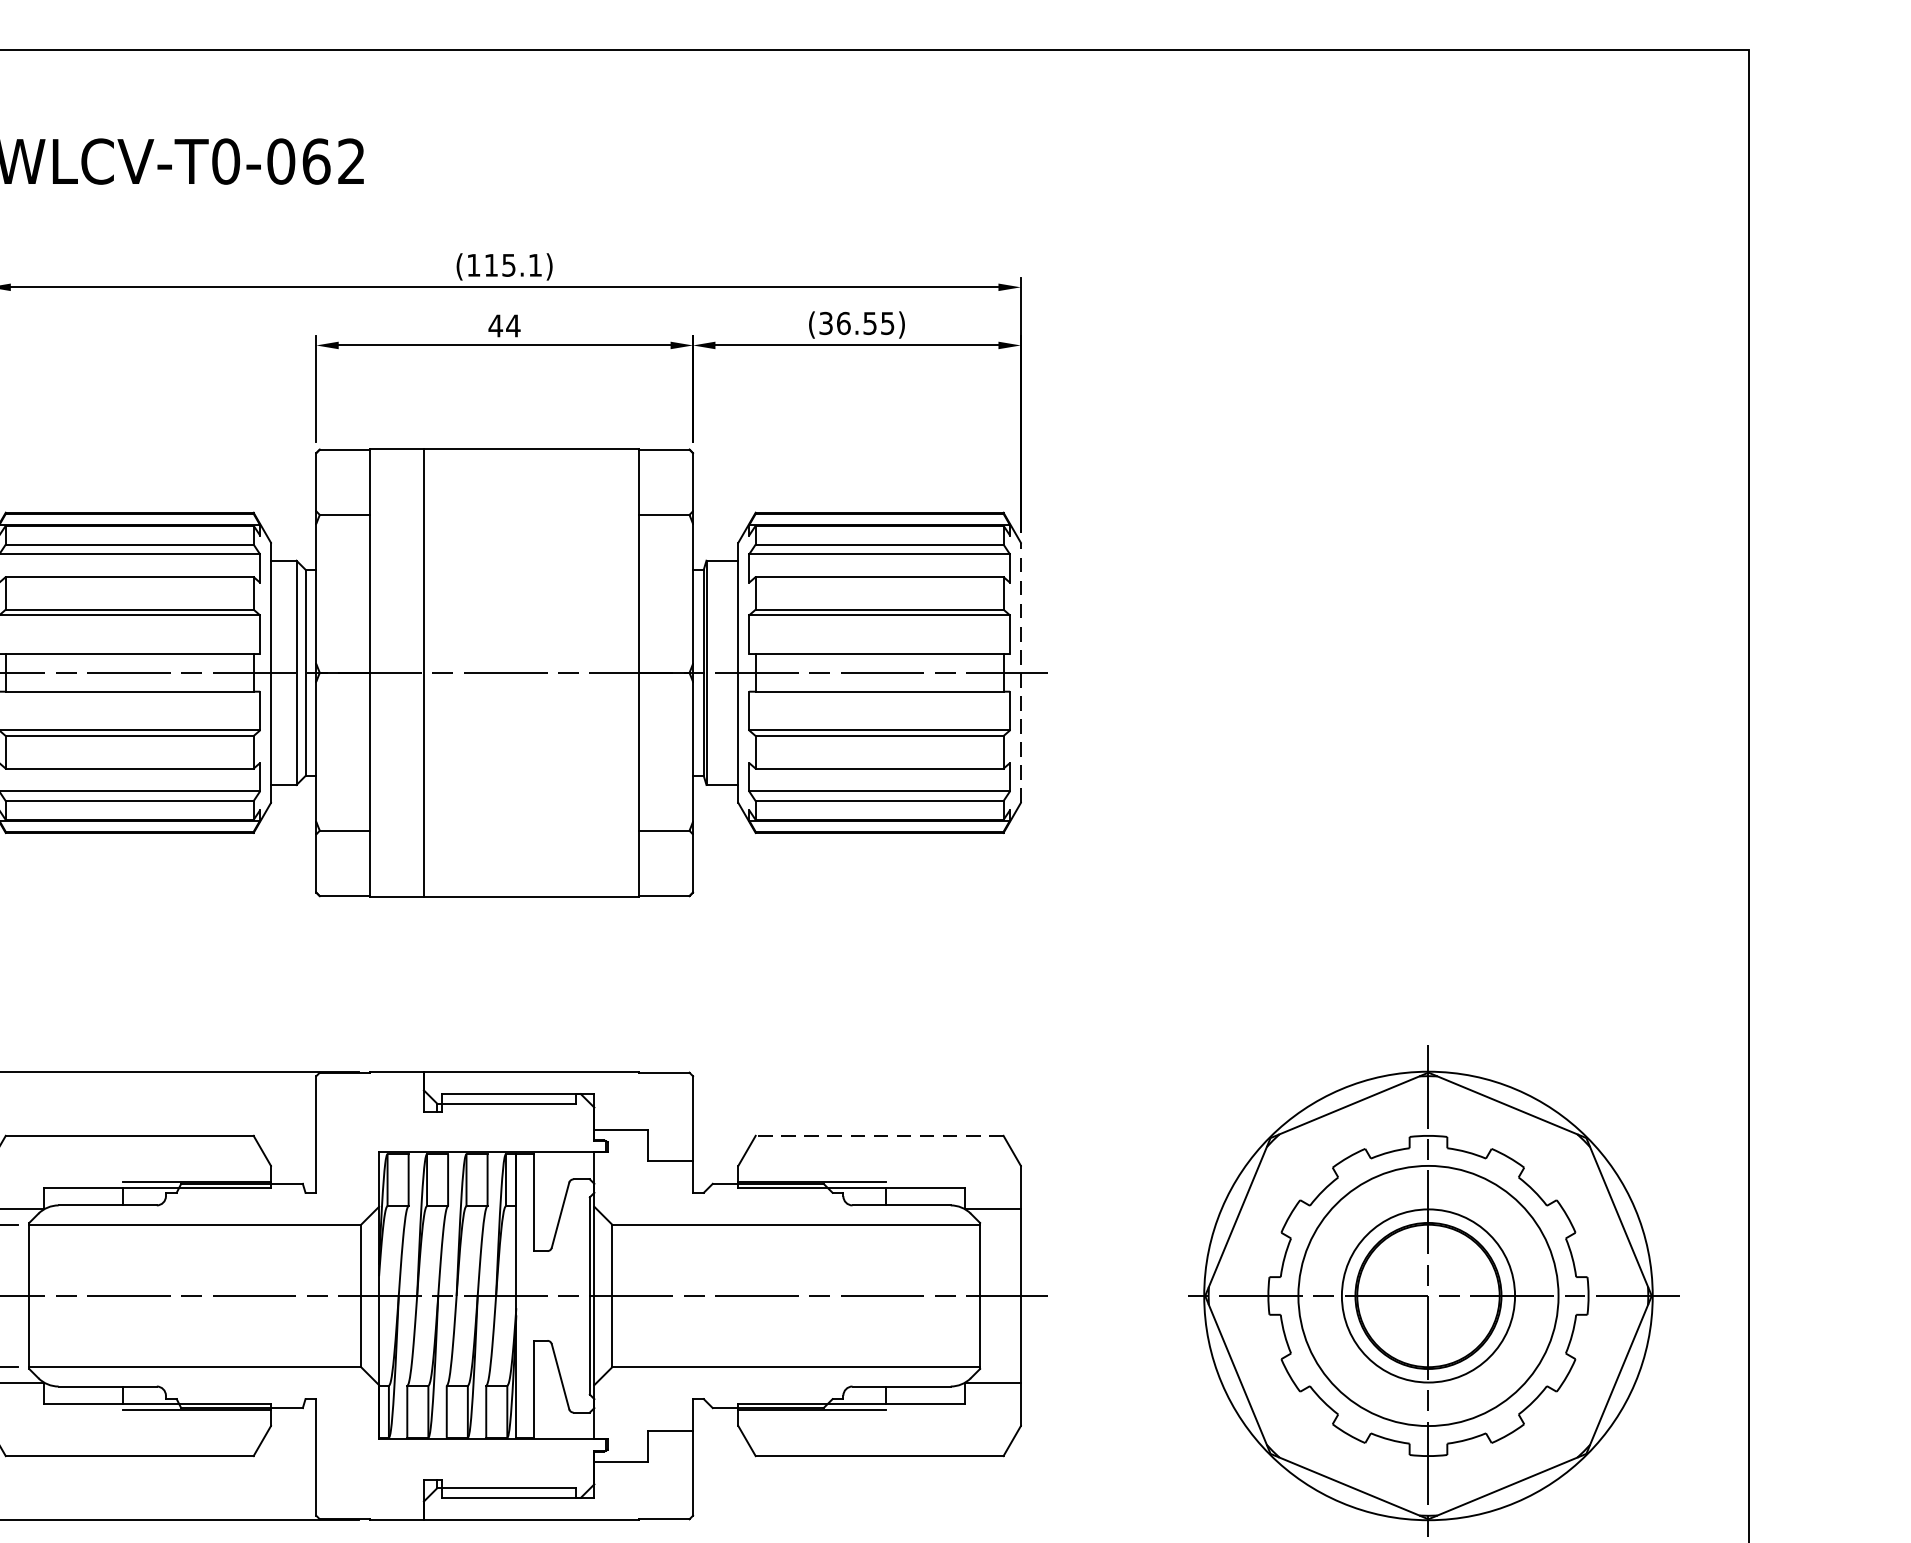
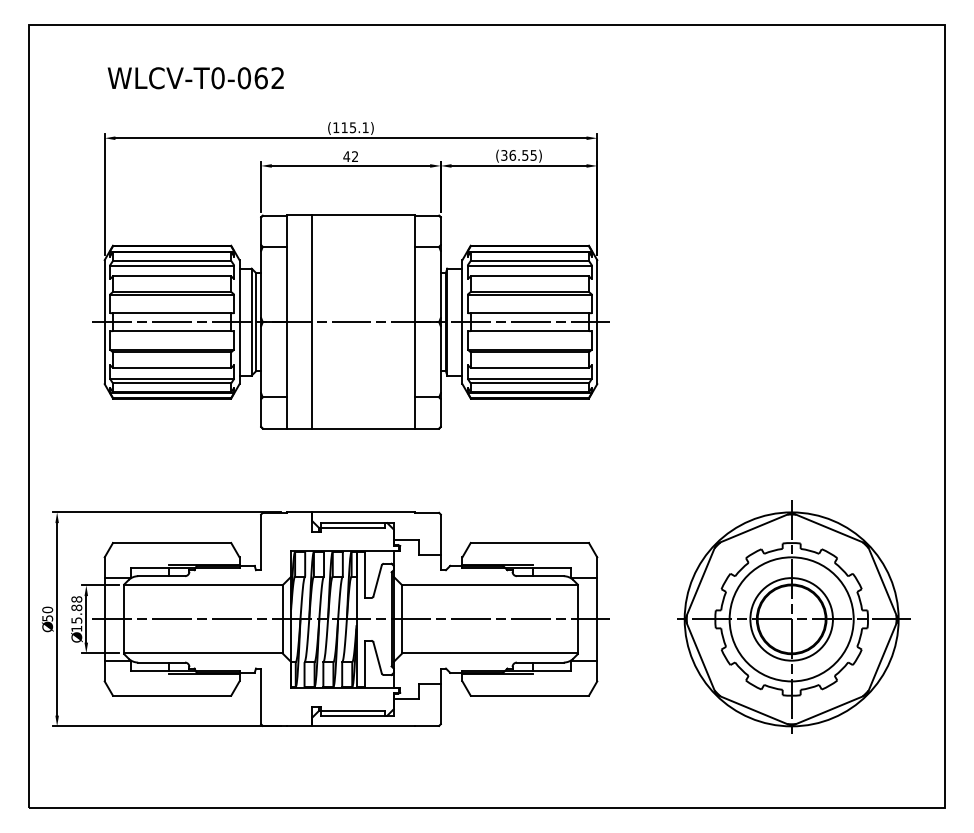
text: (512, 325) -> (354, 156), 44 -> 42
line: (1021, 671) -> (597, 321), dashed -> solid
line: (878, 1136) -> (529, 543), dashed -> solid

